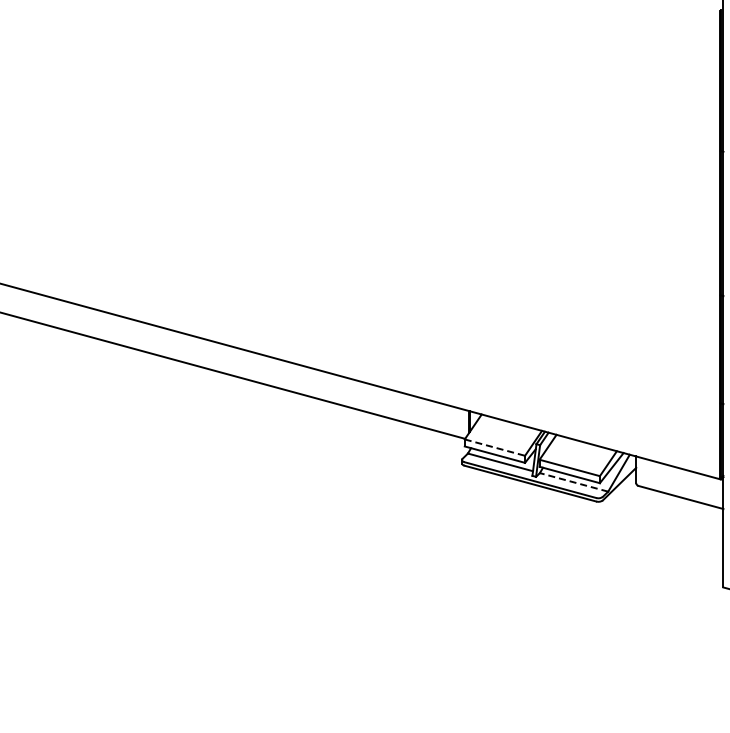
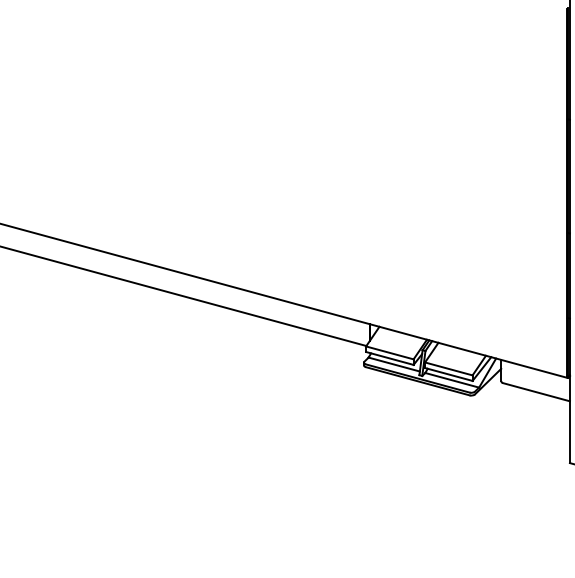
line: (495, 447) -> (390, 352), dashed -> solid
line: (573, 482) -> (451, 380), dashed -> solid

